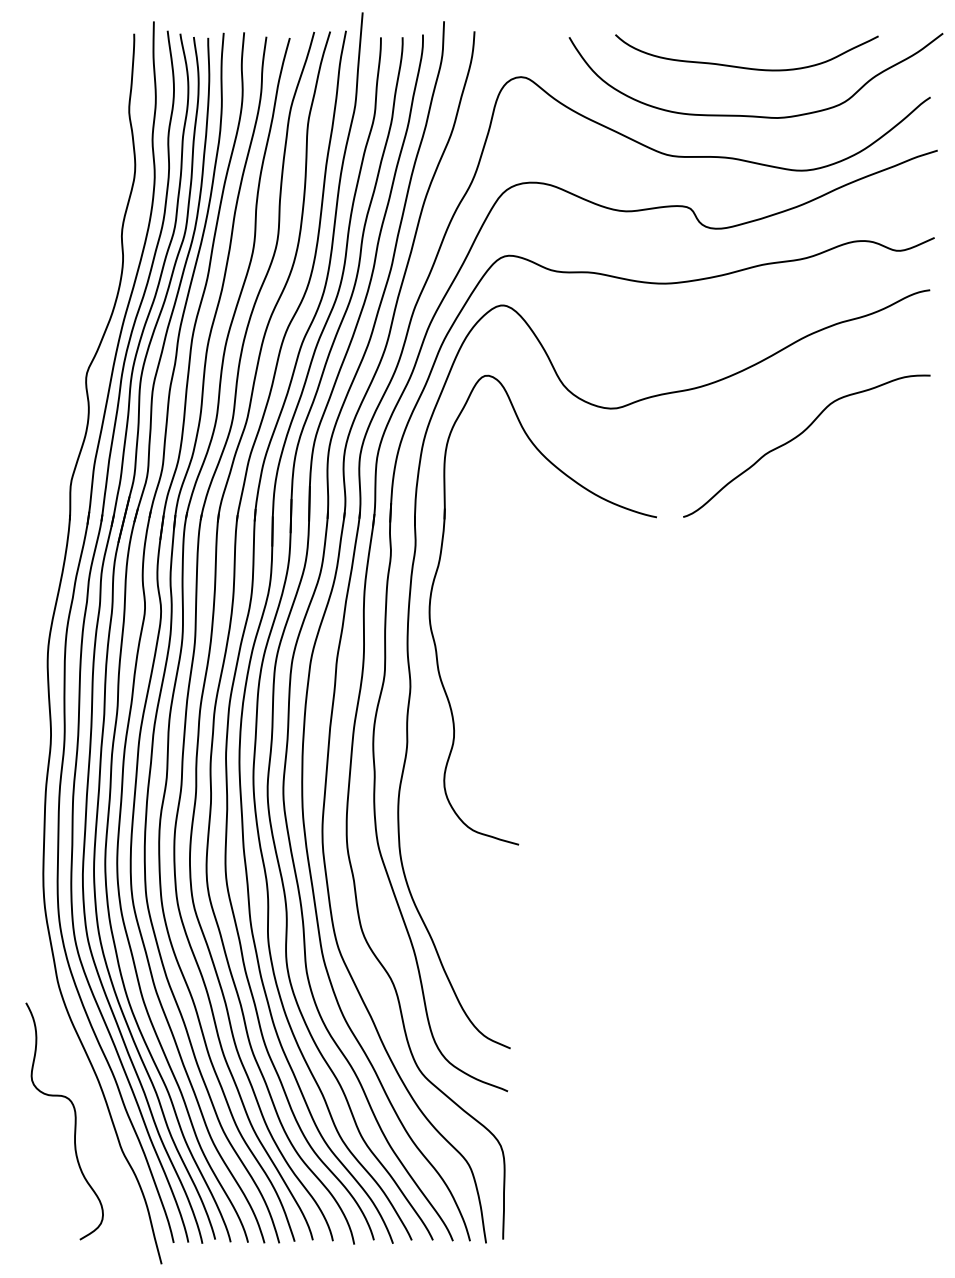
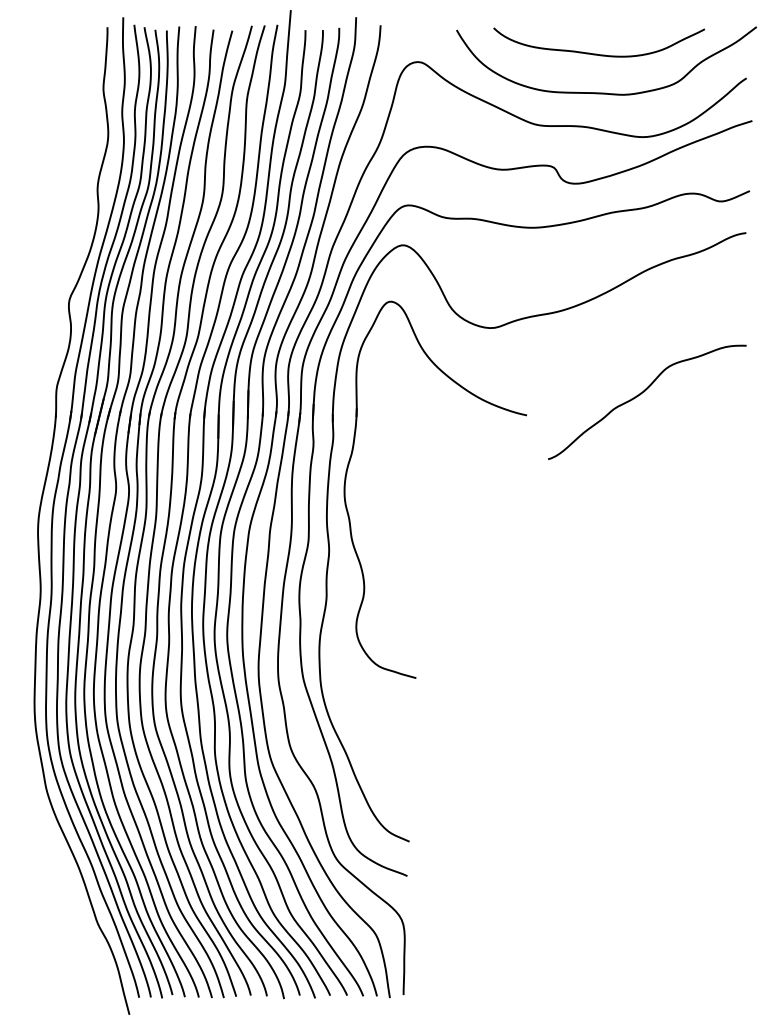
curve: (800, 435) -> (642, 393), moved
curve: (74, 1121) -> (59, 900), removed

